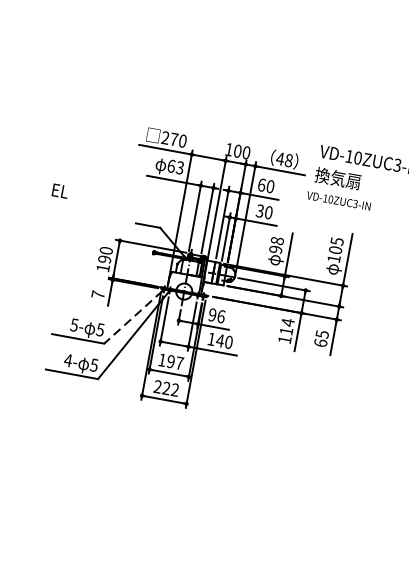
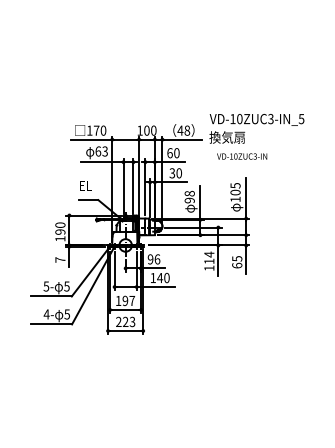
text: (165, 137) -> (89, 130), 270 -> 170
text: (59, 190) -> (85, 185), moved
text: (339, 201) -> (242, 156), moved
line: (133, 317) -> (90, 272), dashed -> solid
text: (174, 390) -> (132, 322), 222 -> 223

